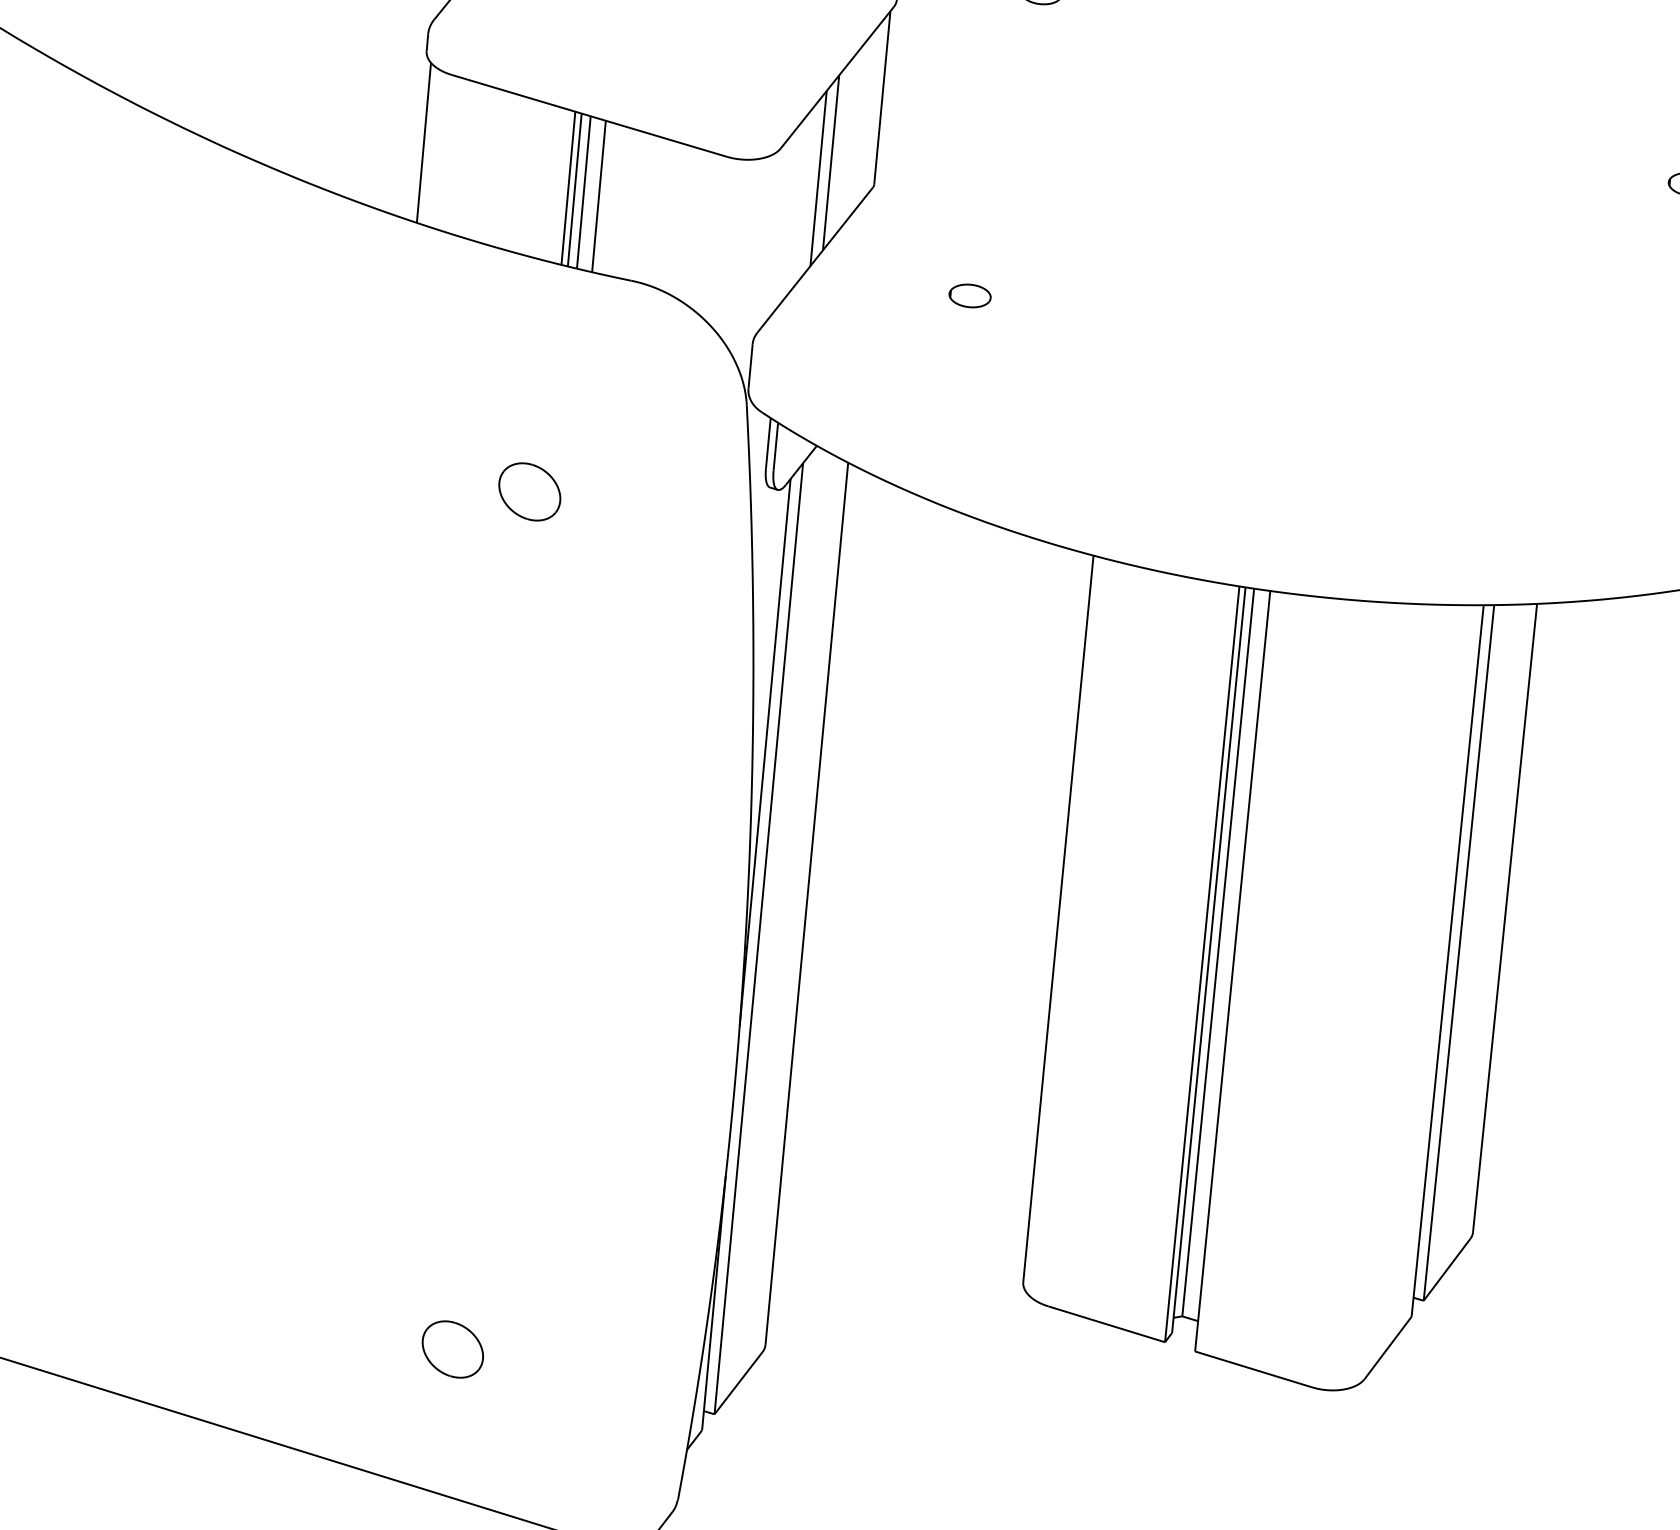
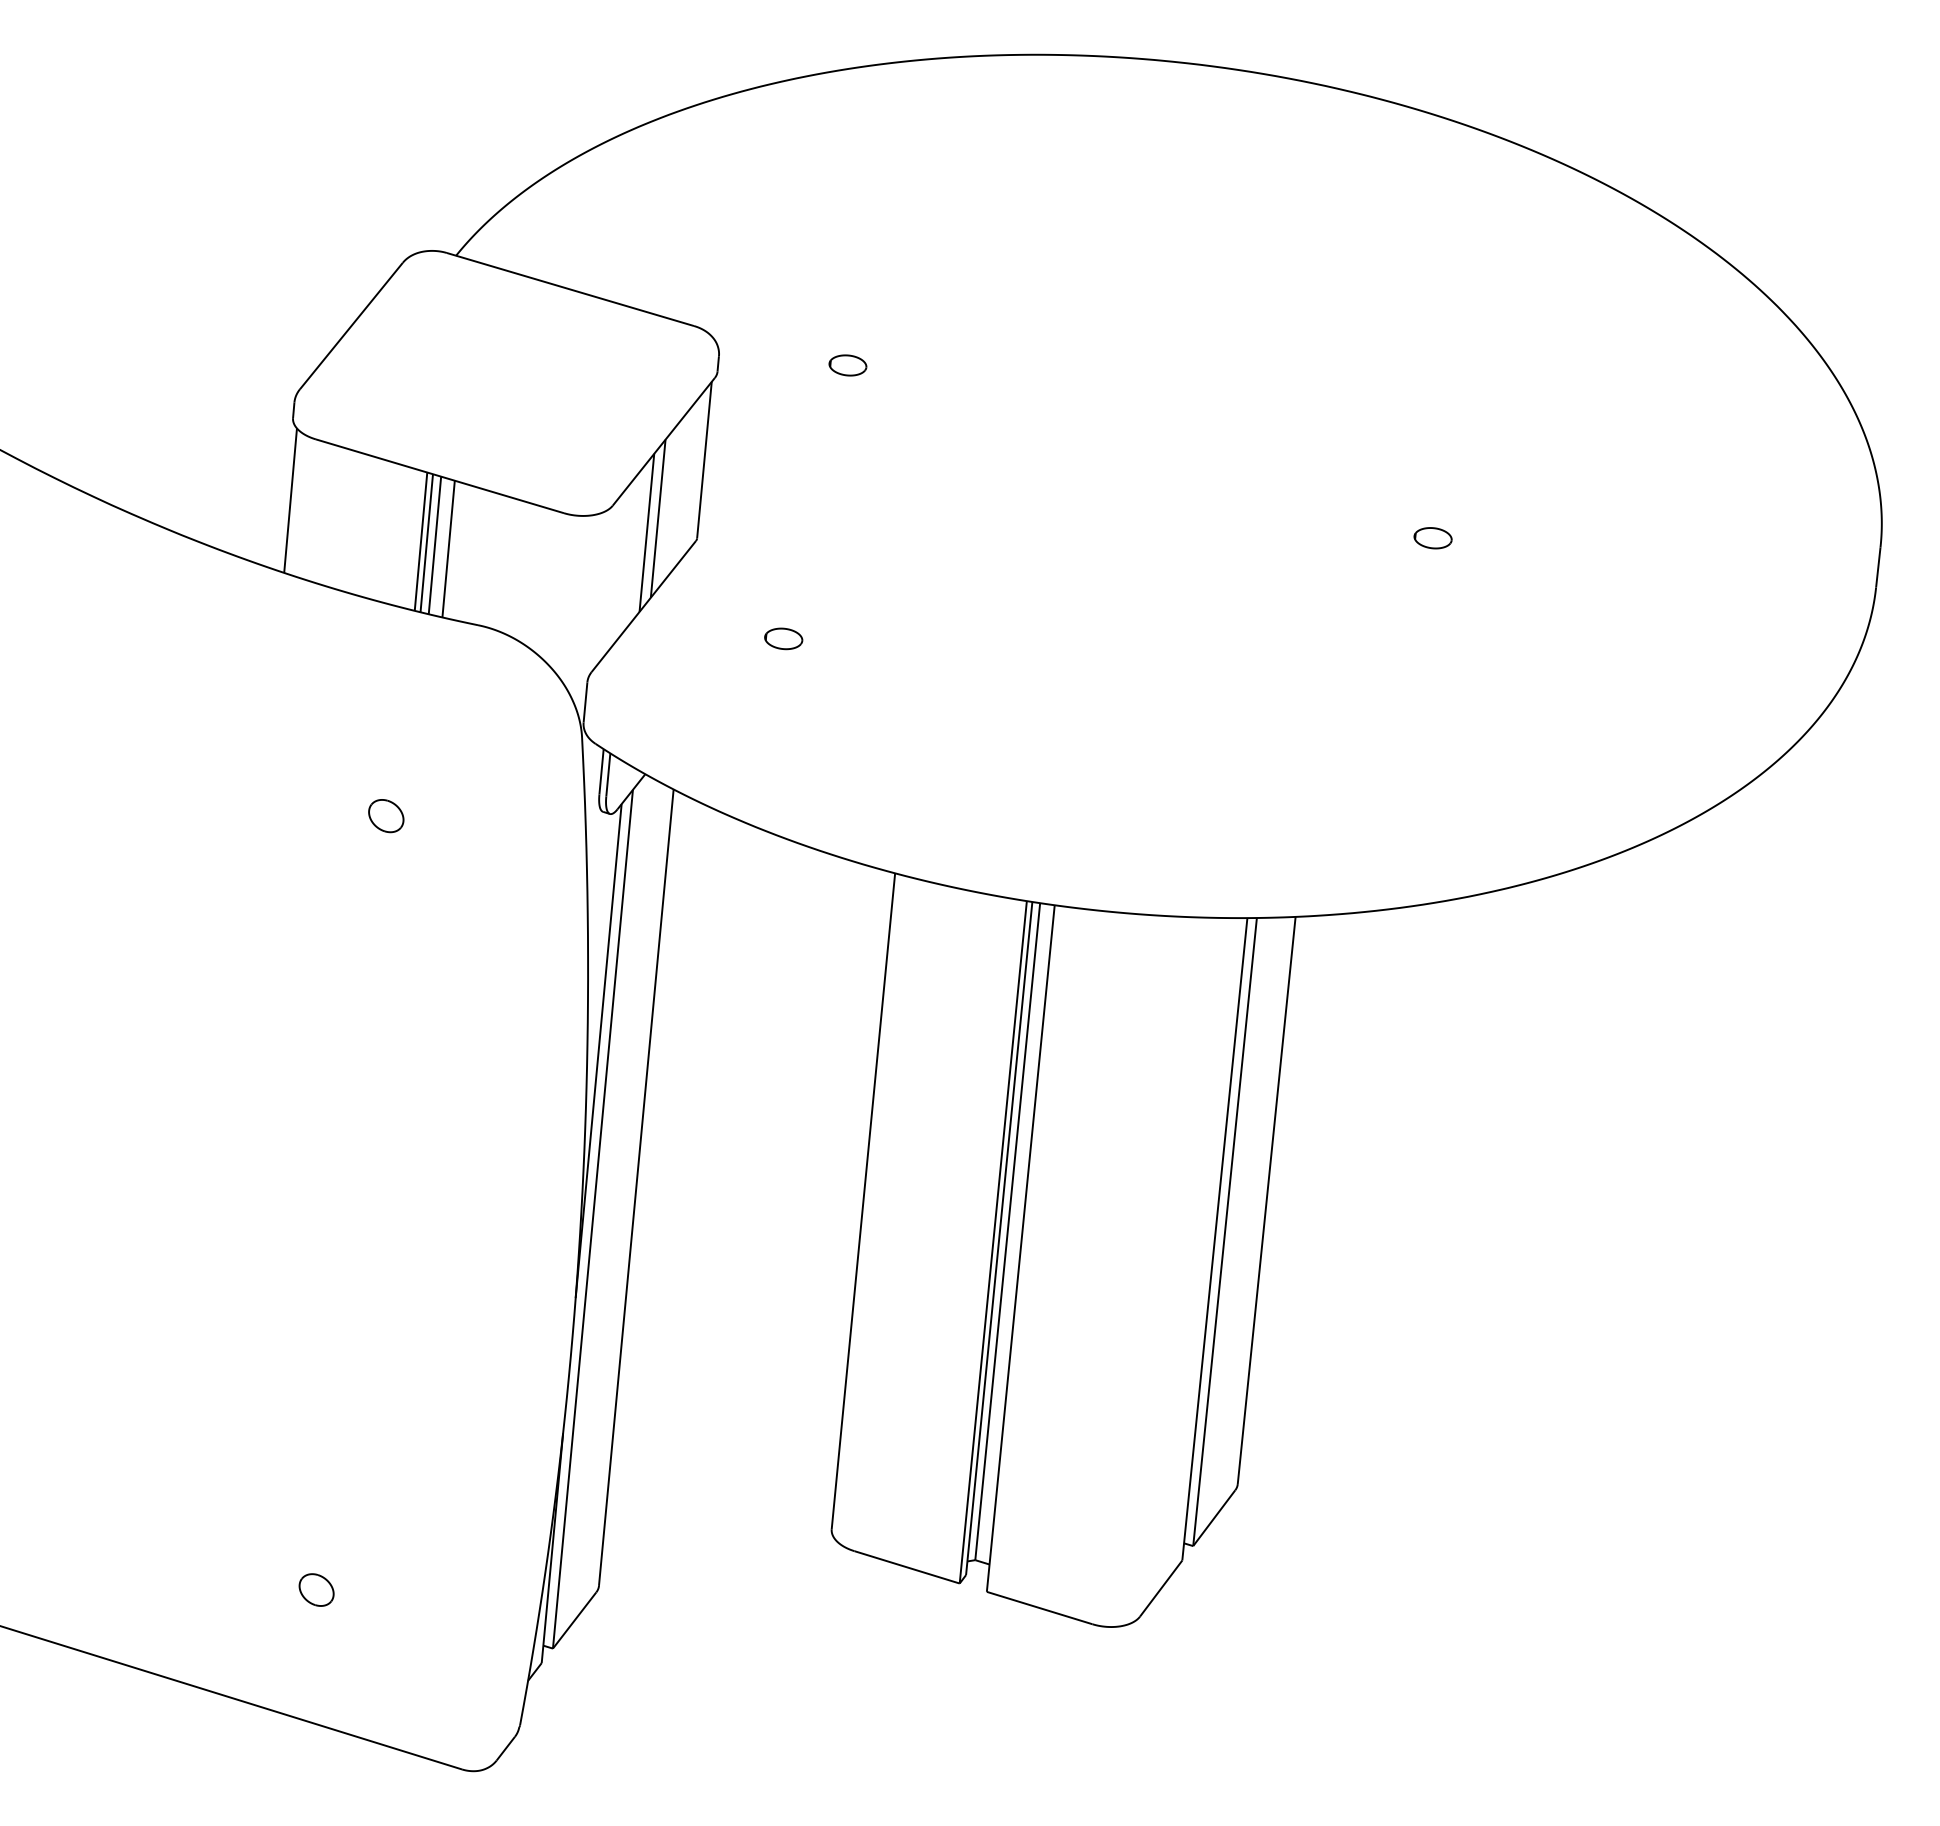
part: (530, 492) -> (386, 816), size x0.62
part: (452, 1348) -> (316, 1589), size x0.62

